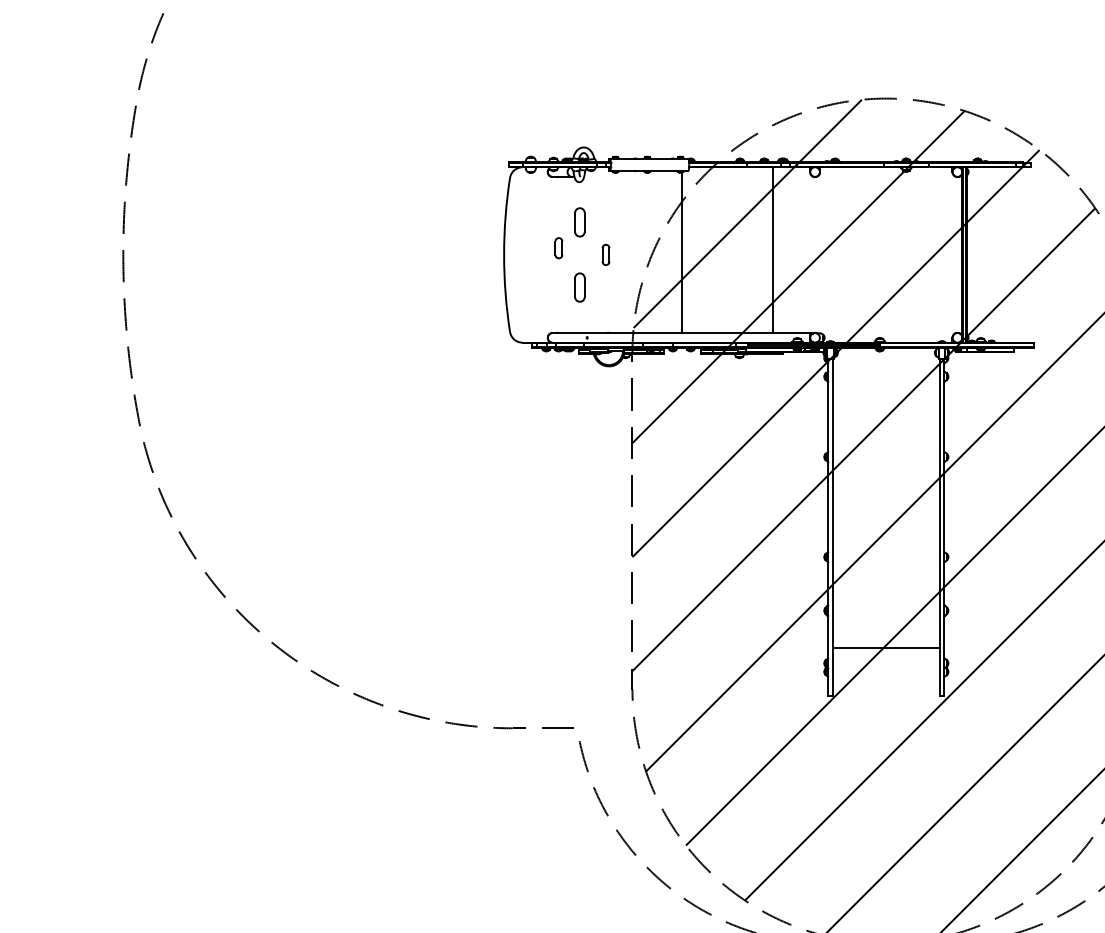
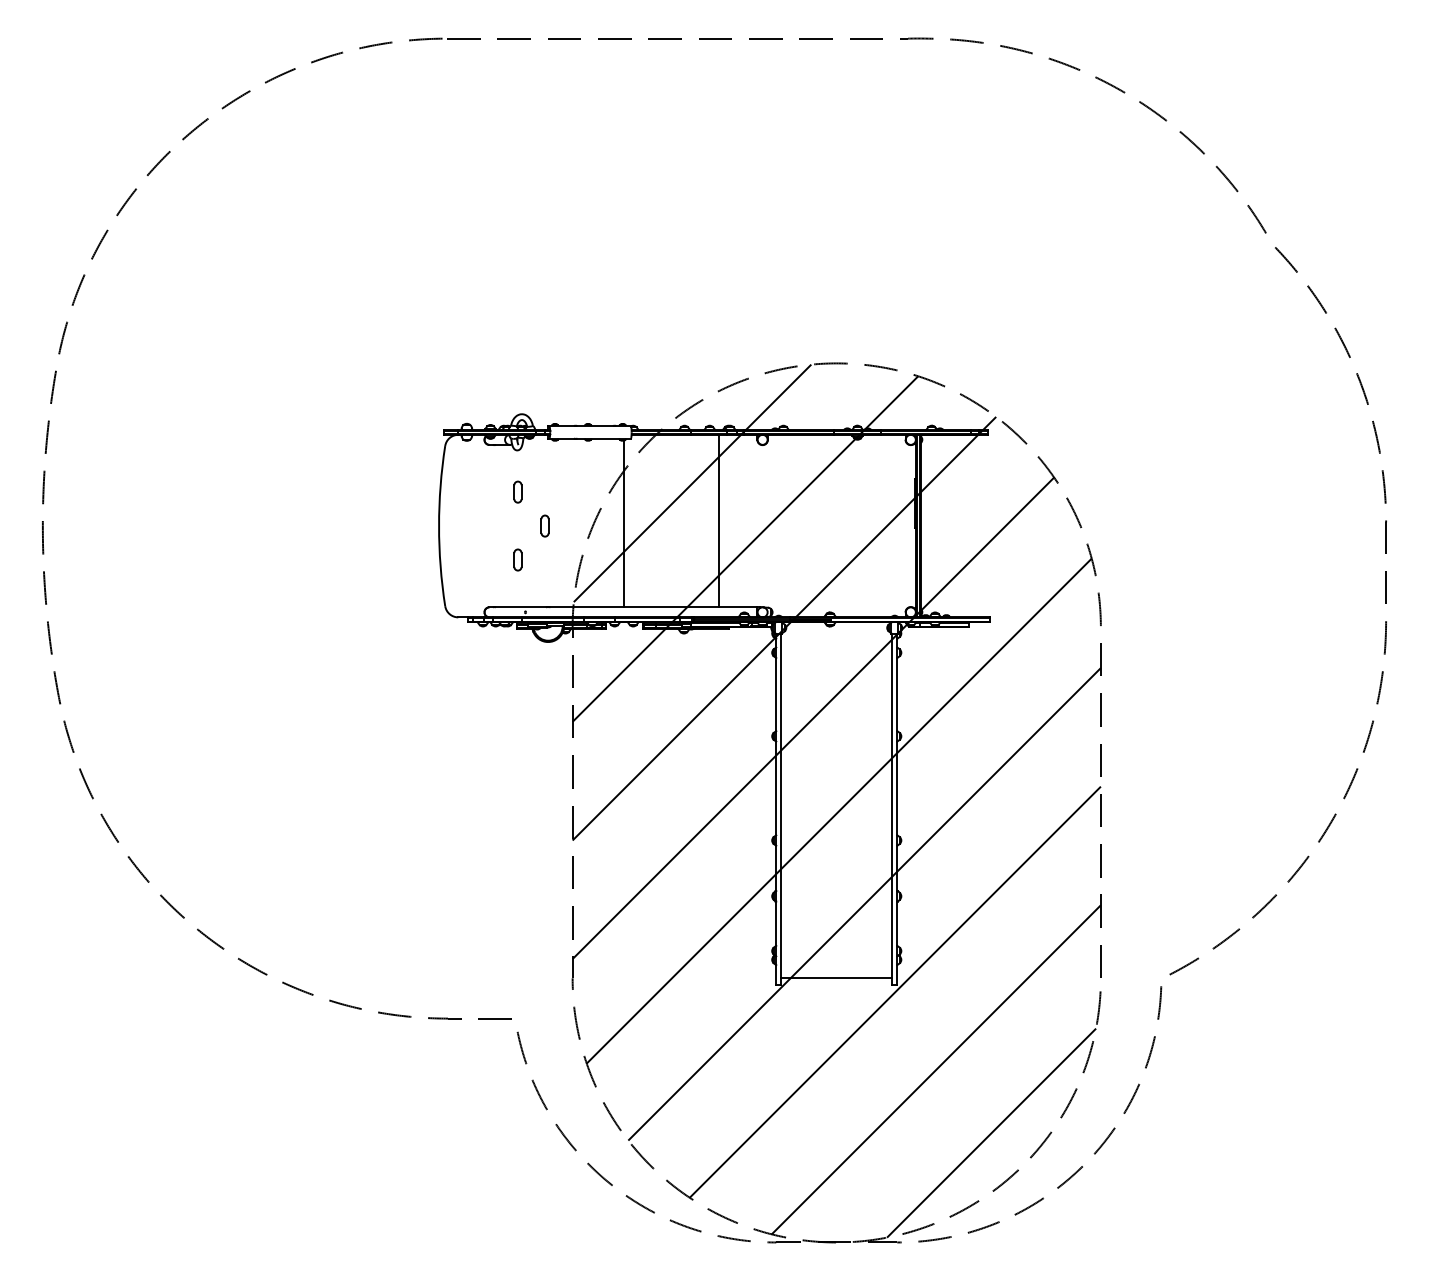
part: (579, 221) -> (517, 491), size x0.71
part: (558, 247) -> (495, 518), removed
part: (579, 287) -> (517, 559), size x0.71
line: (886, 648) -> (836, 978), moved

